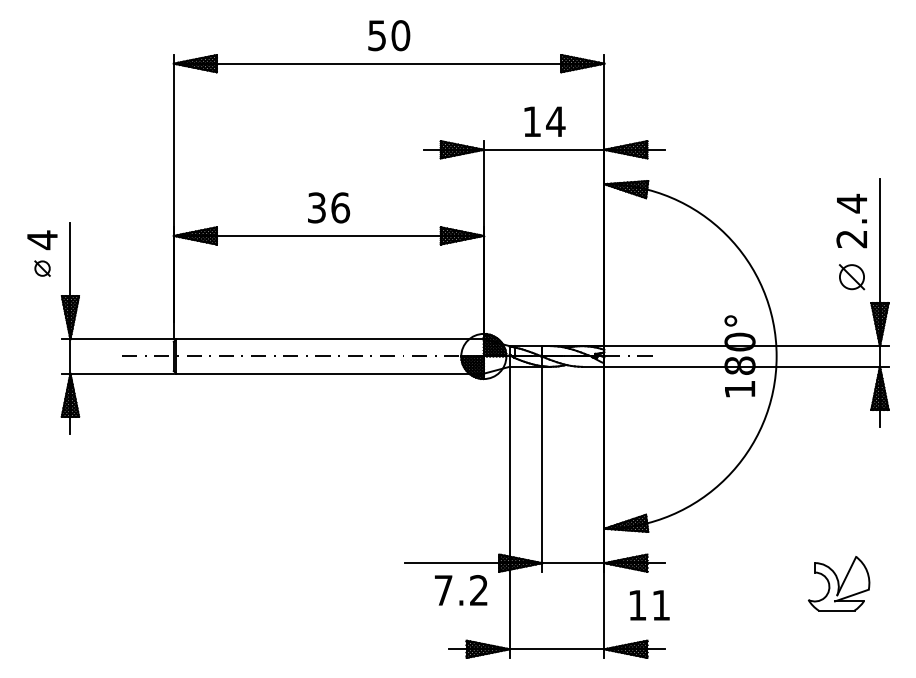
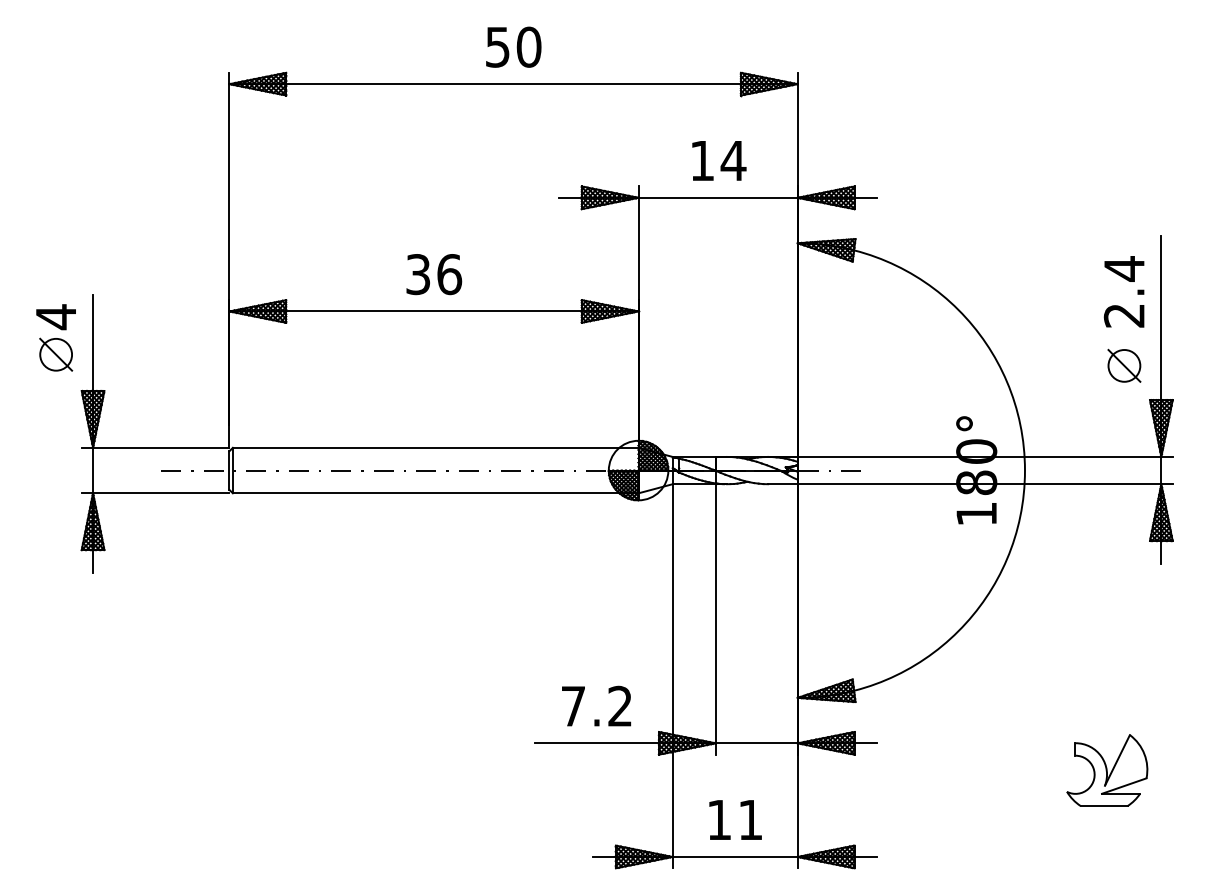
part: (42, 268) -> (56, 354), size x1.67
text: (461, 589) -> (596, 705), moved
text: (649, 604) -> (735, 819), moved

